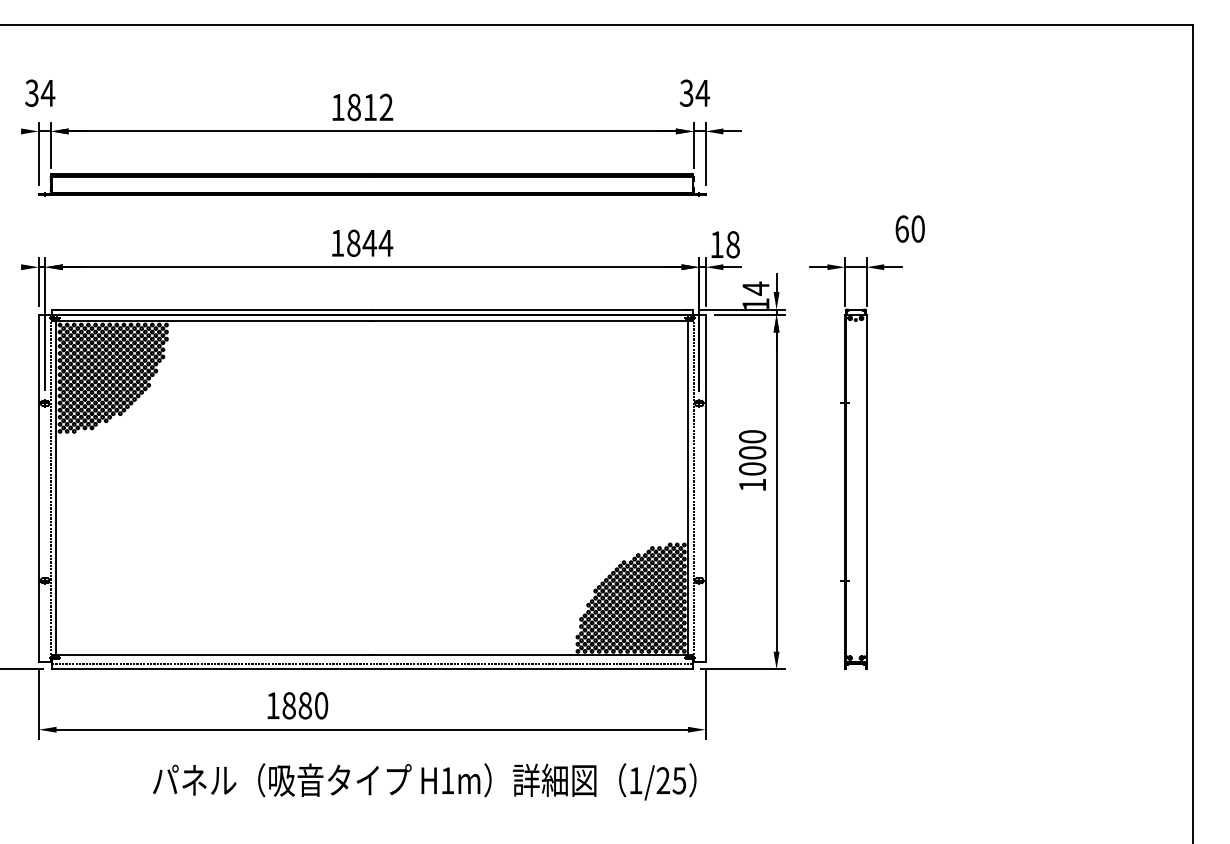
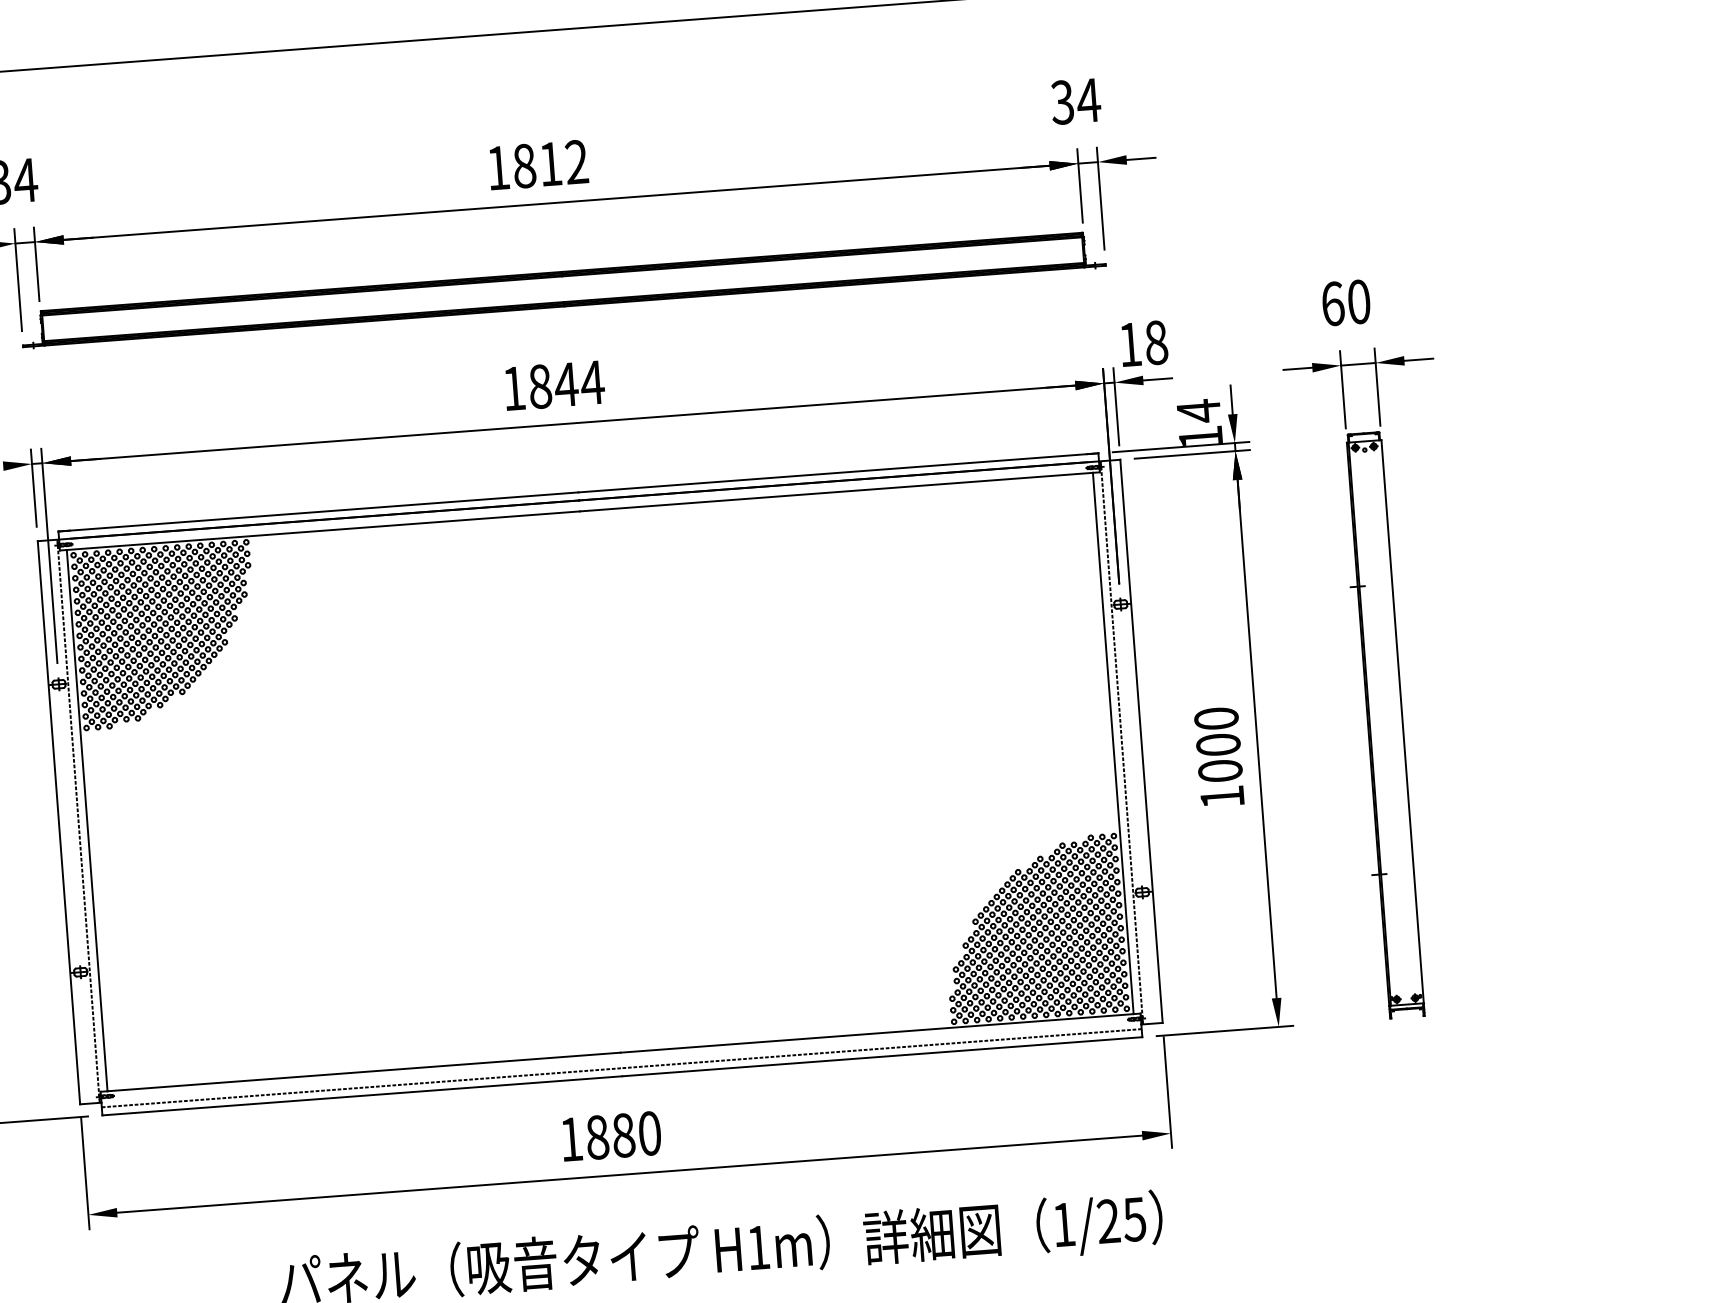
text: (909, 228) -> (1344, 302), moved
text: (752, 460) -> (1219, 757), moved
text: (297, 705) -> (610, 1136), moved

